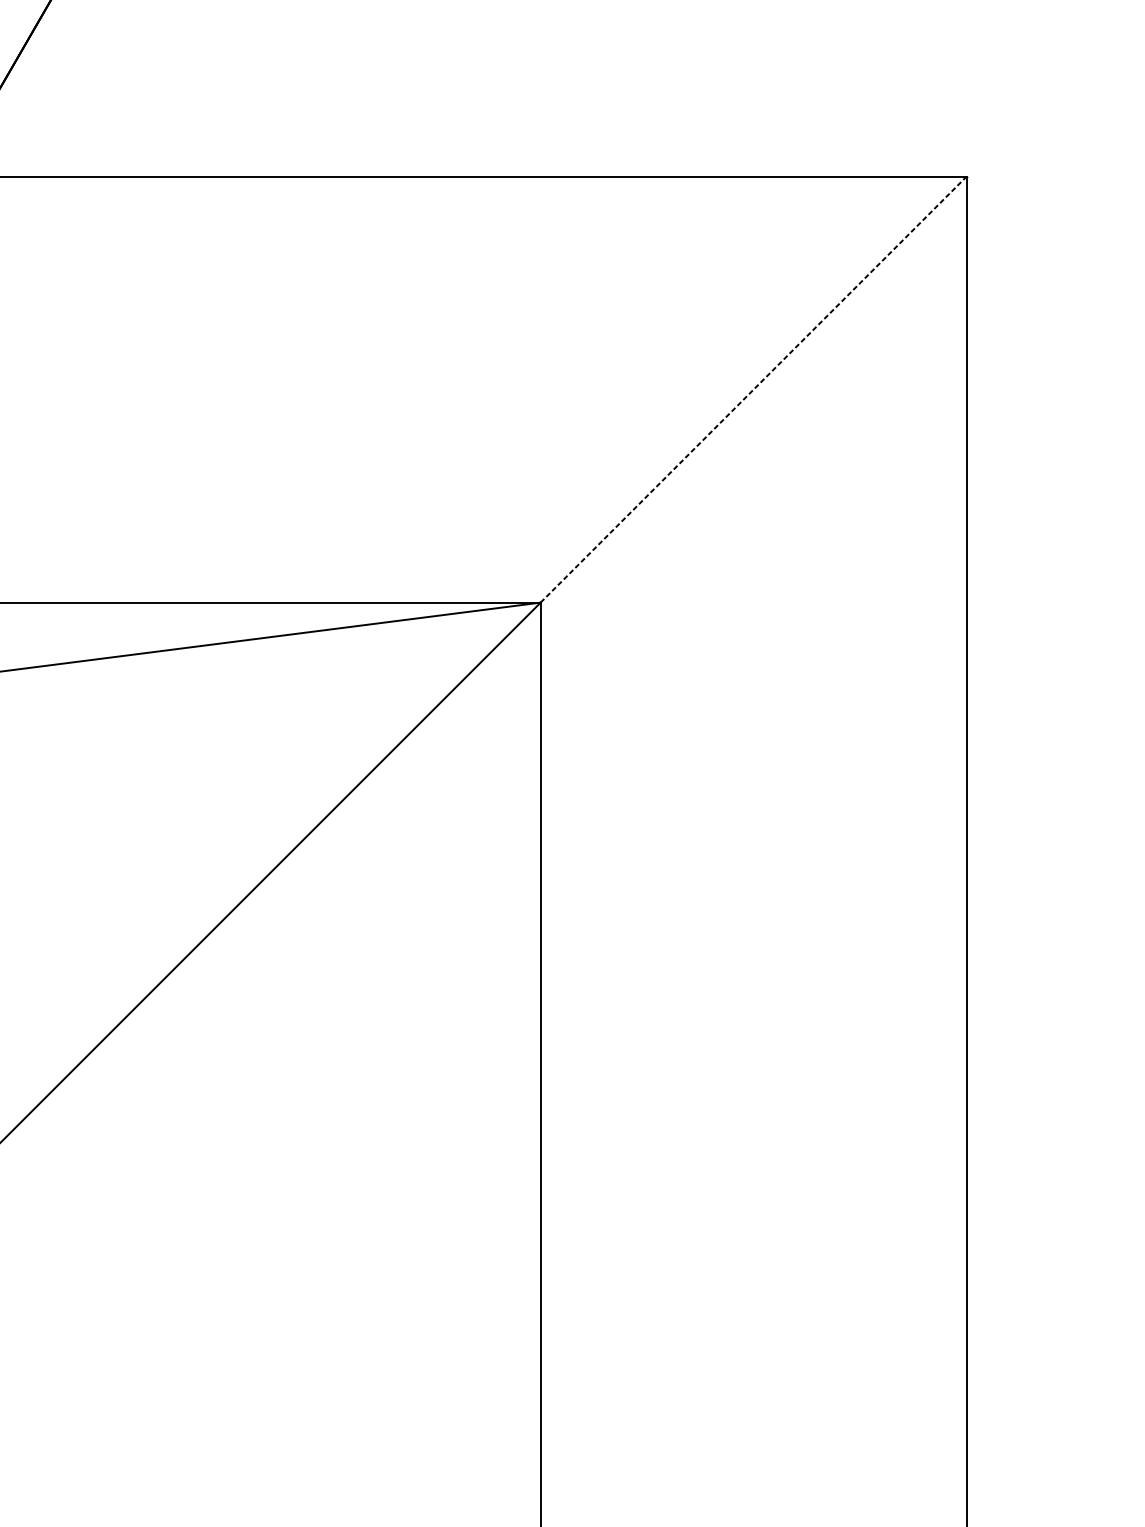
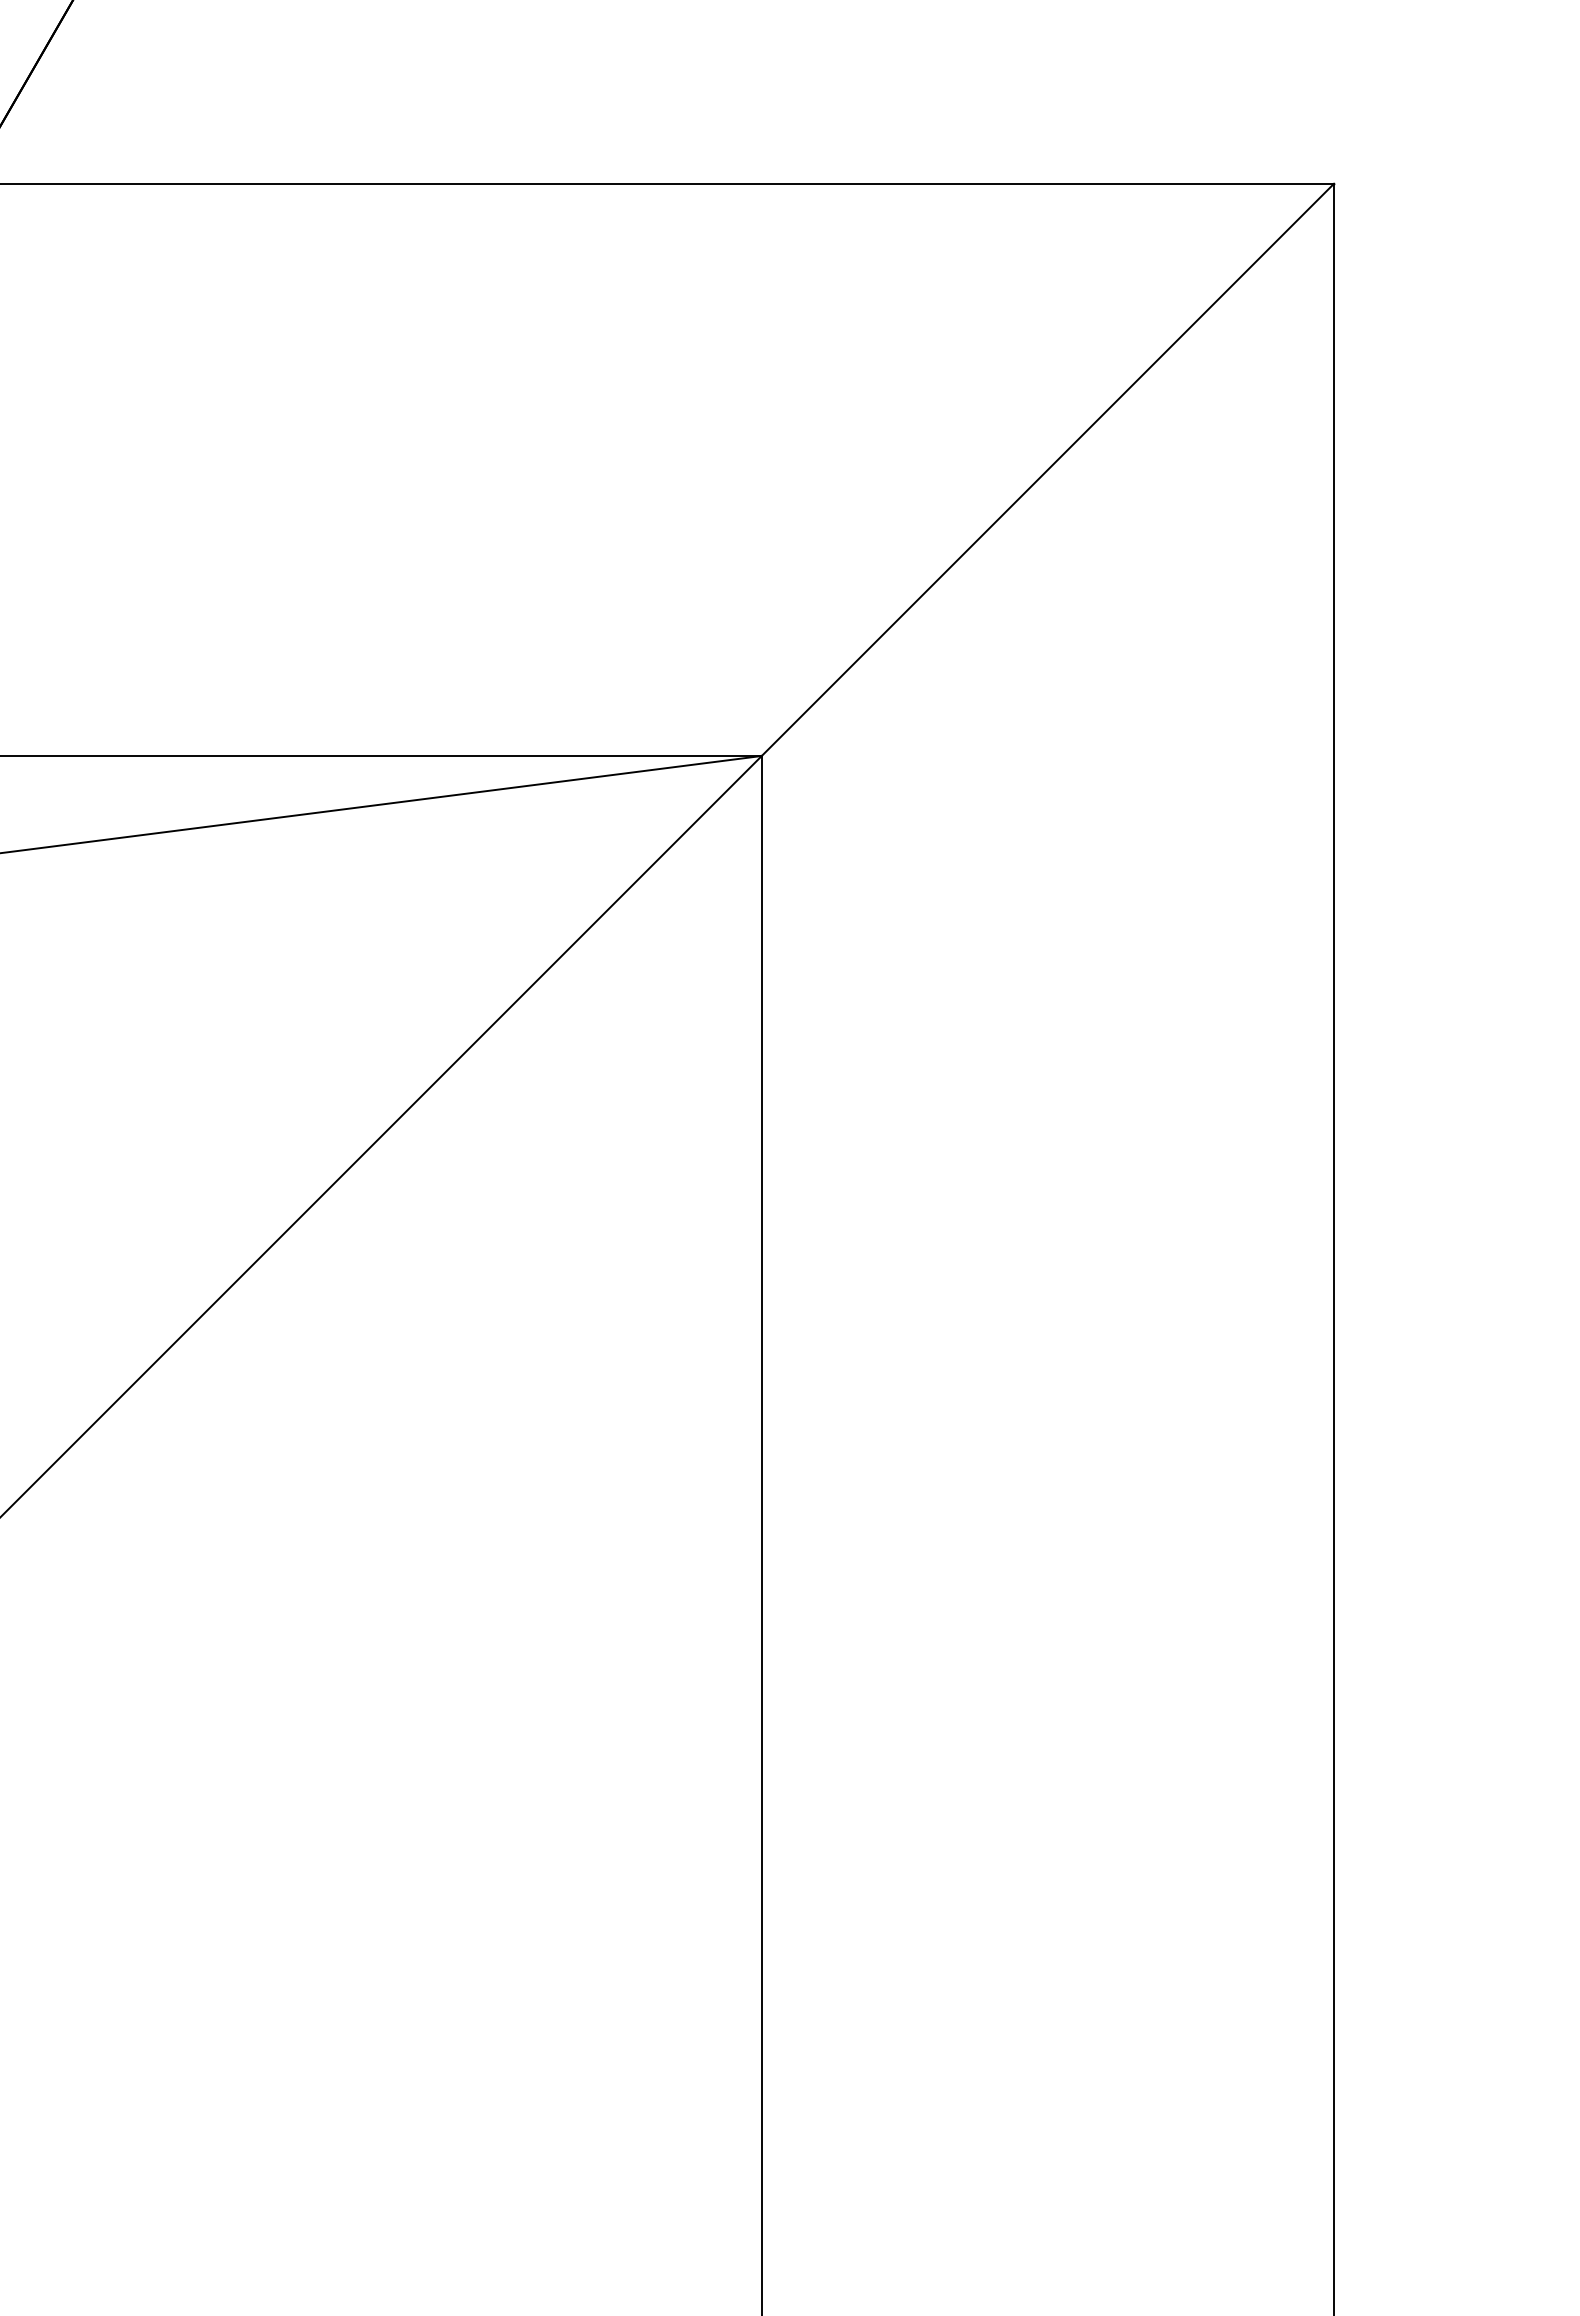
line: (753, 389) -> (1047, 469), dashed -> solid

